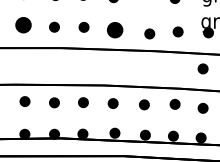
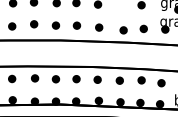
part: (24, 25) -> (34, 24), size x0.62
part: (115, 29) -> (99, 27), size x0.62
part: (203, 69) -> (161, 55), removed

